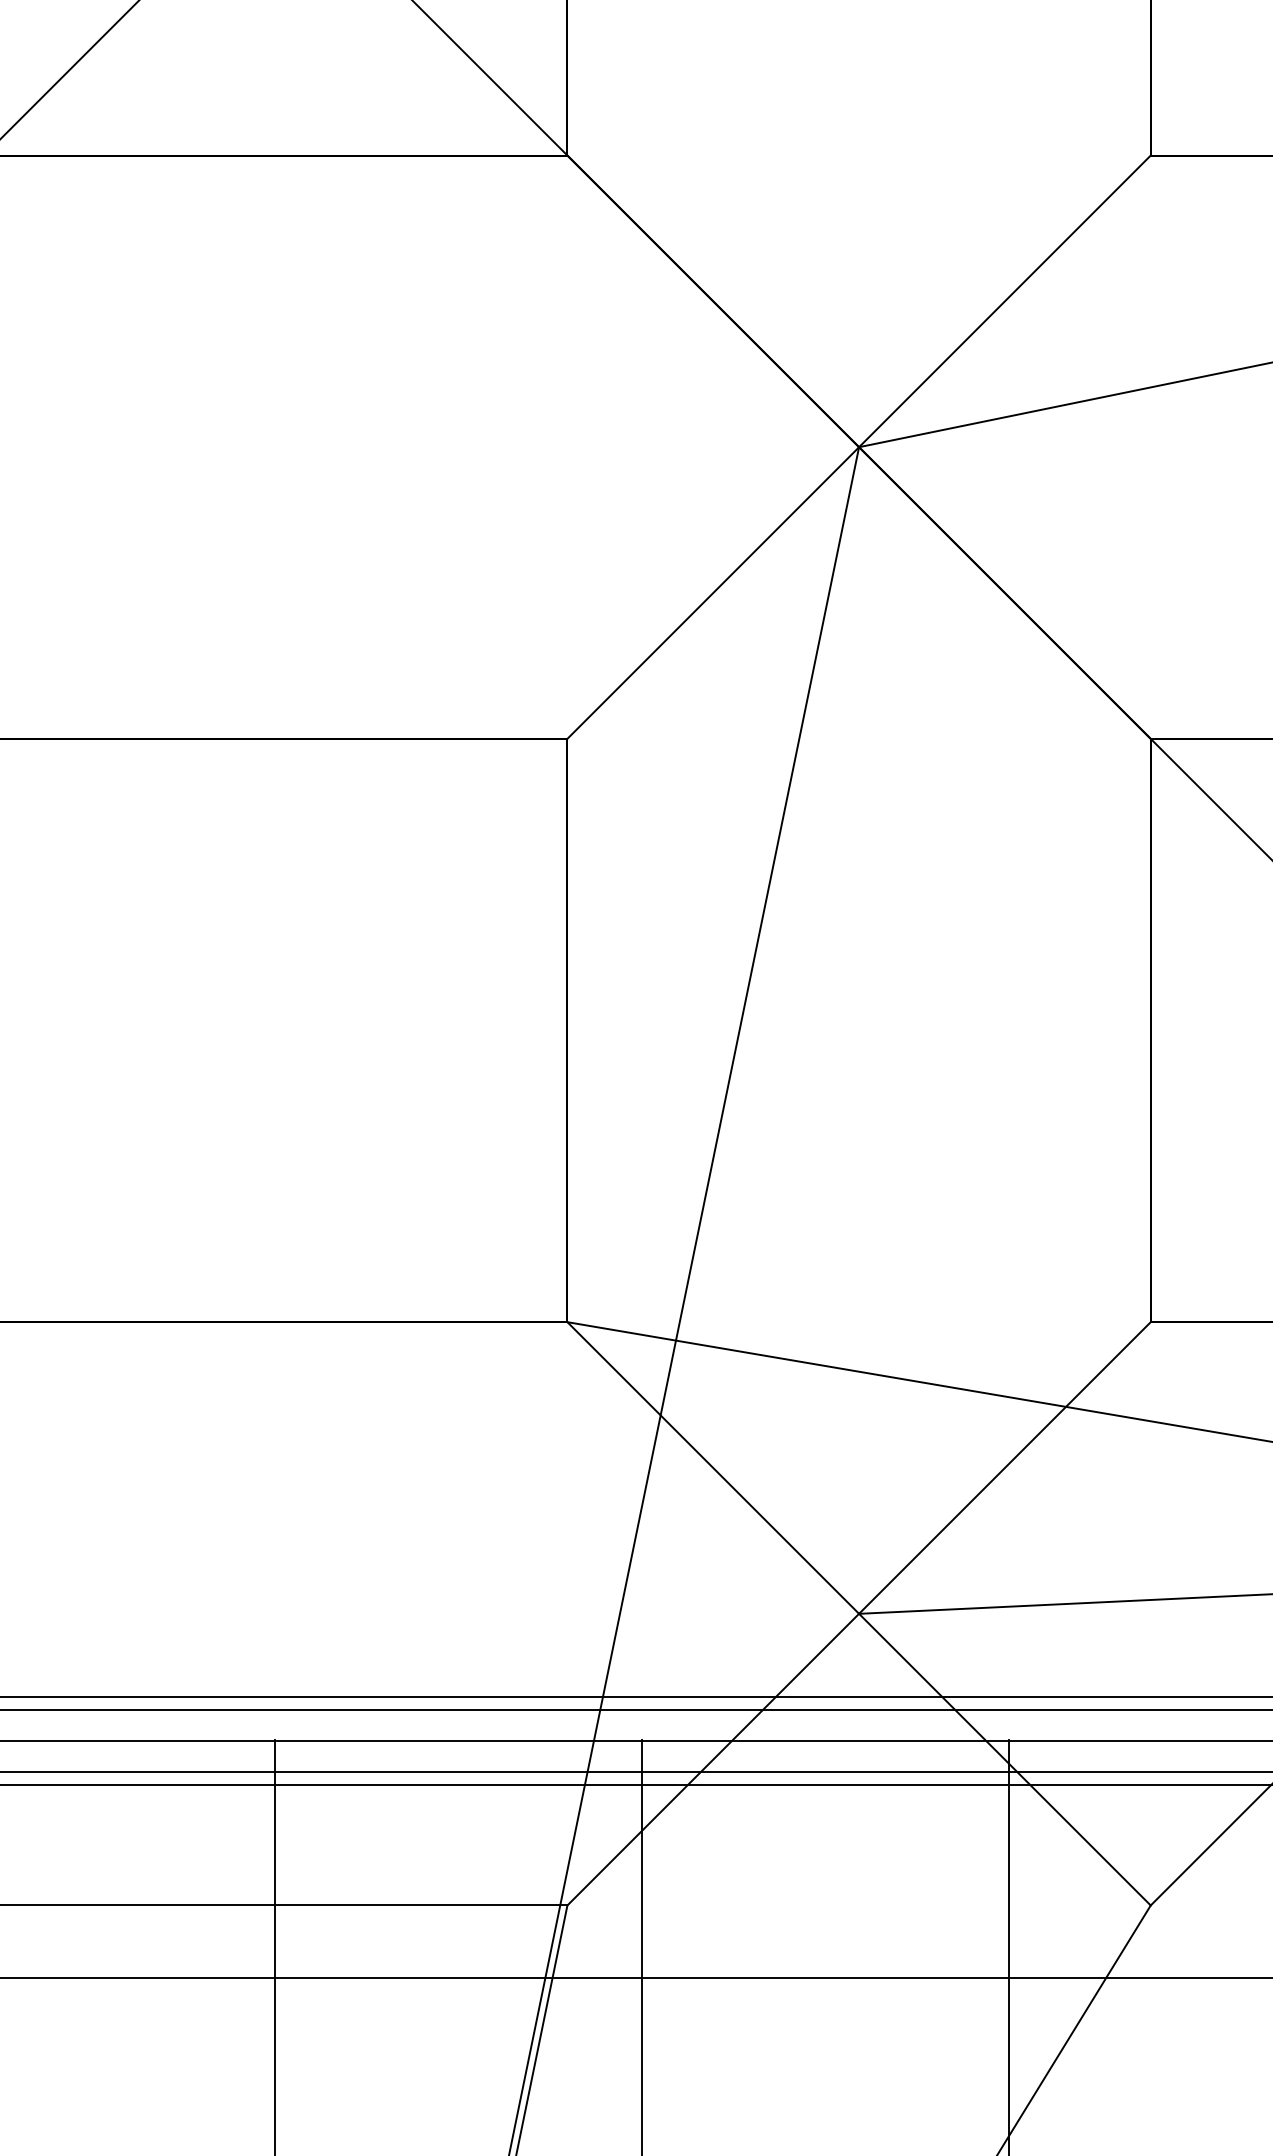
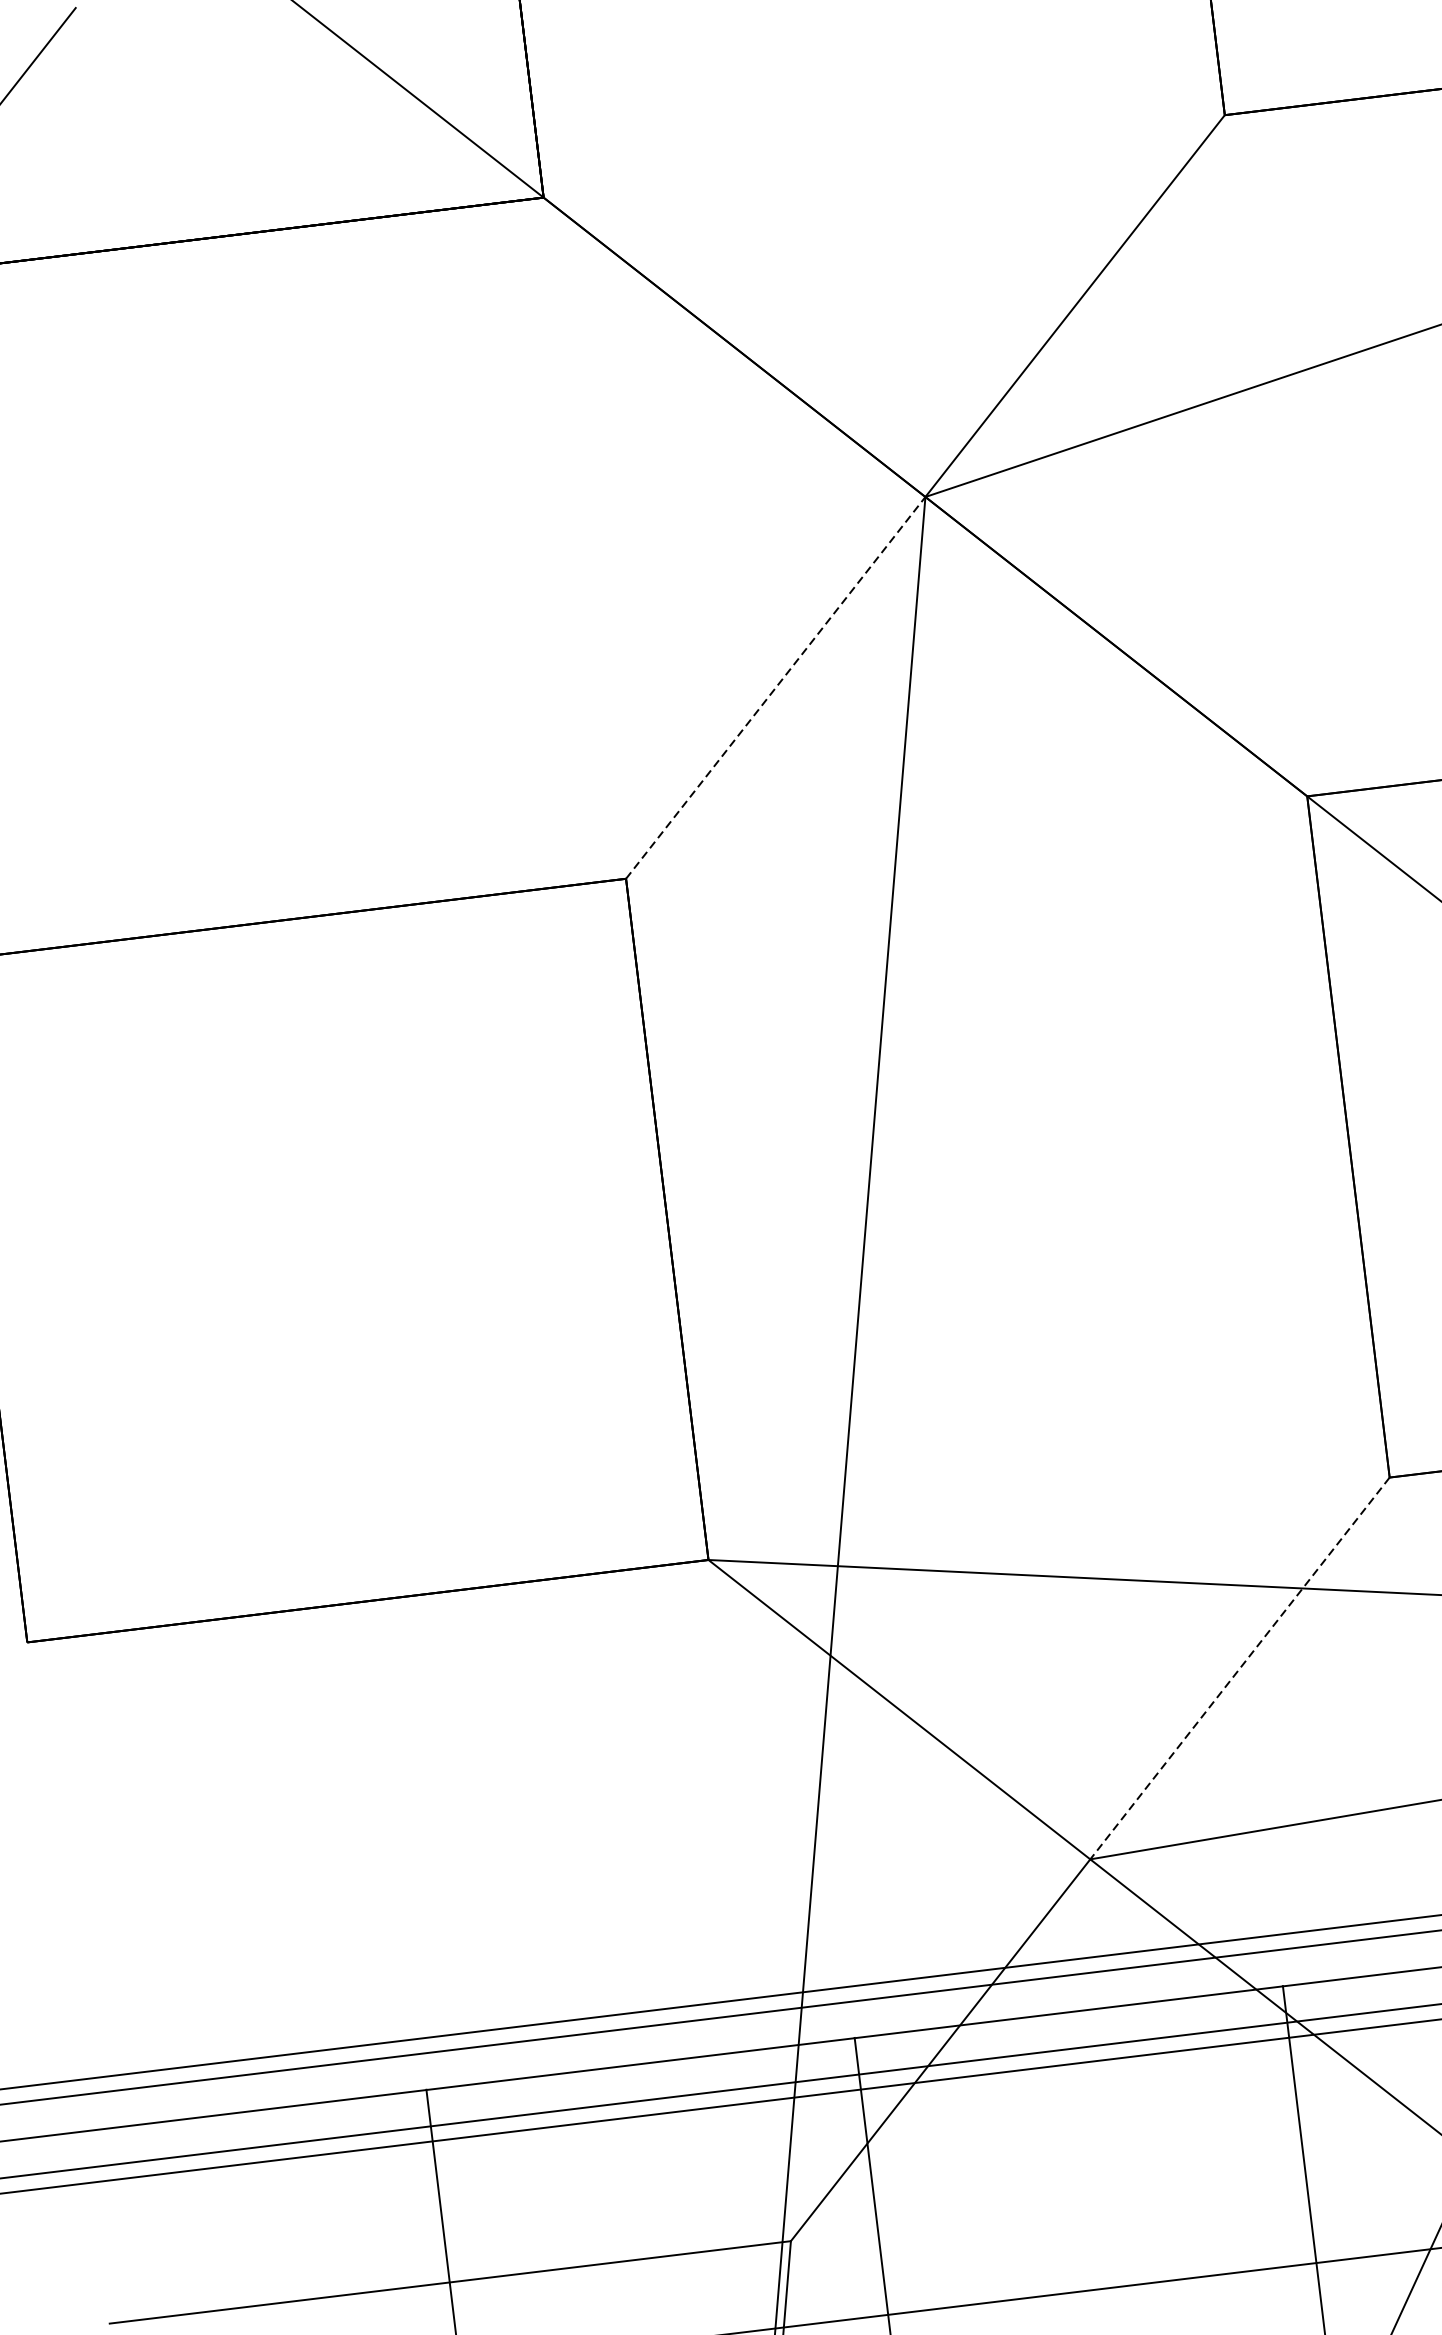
line: (713, 592) -> (775, 687), solid -> dashed
line: (1004, 1468) -> (1239, 1669), solid -> dashed

